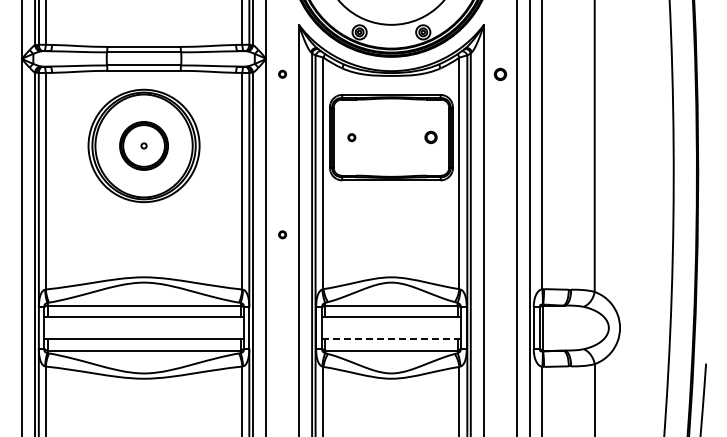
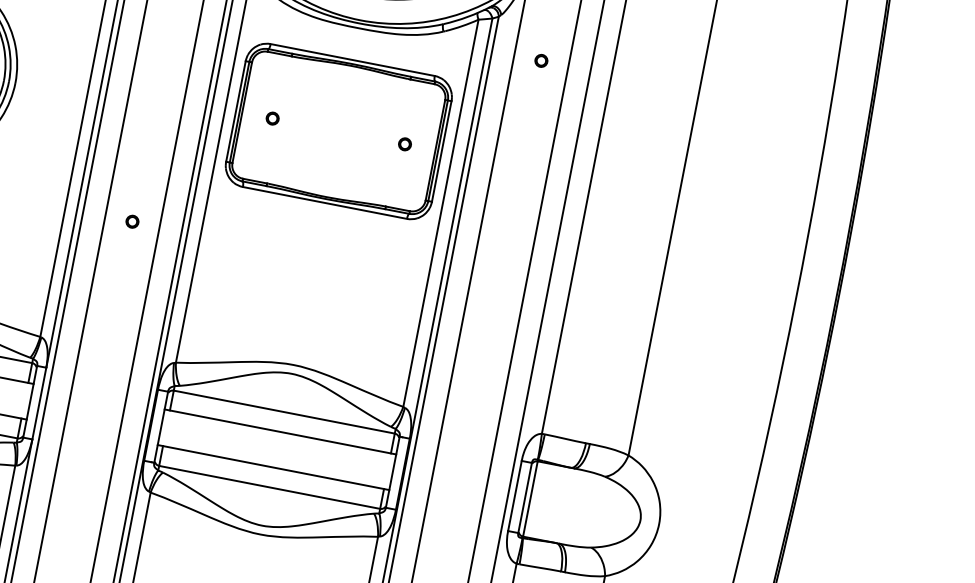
part: (499, 73) -> (540, 59), size x0.62
part: (430, 137) -> (404, 143), size x0.62
part: (282, 234) -> (132, 221), moved
line: (391, 338) -> (273, 467), dashed -> solid

